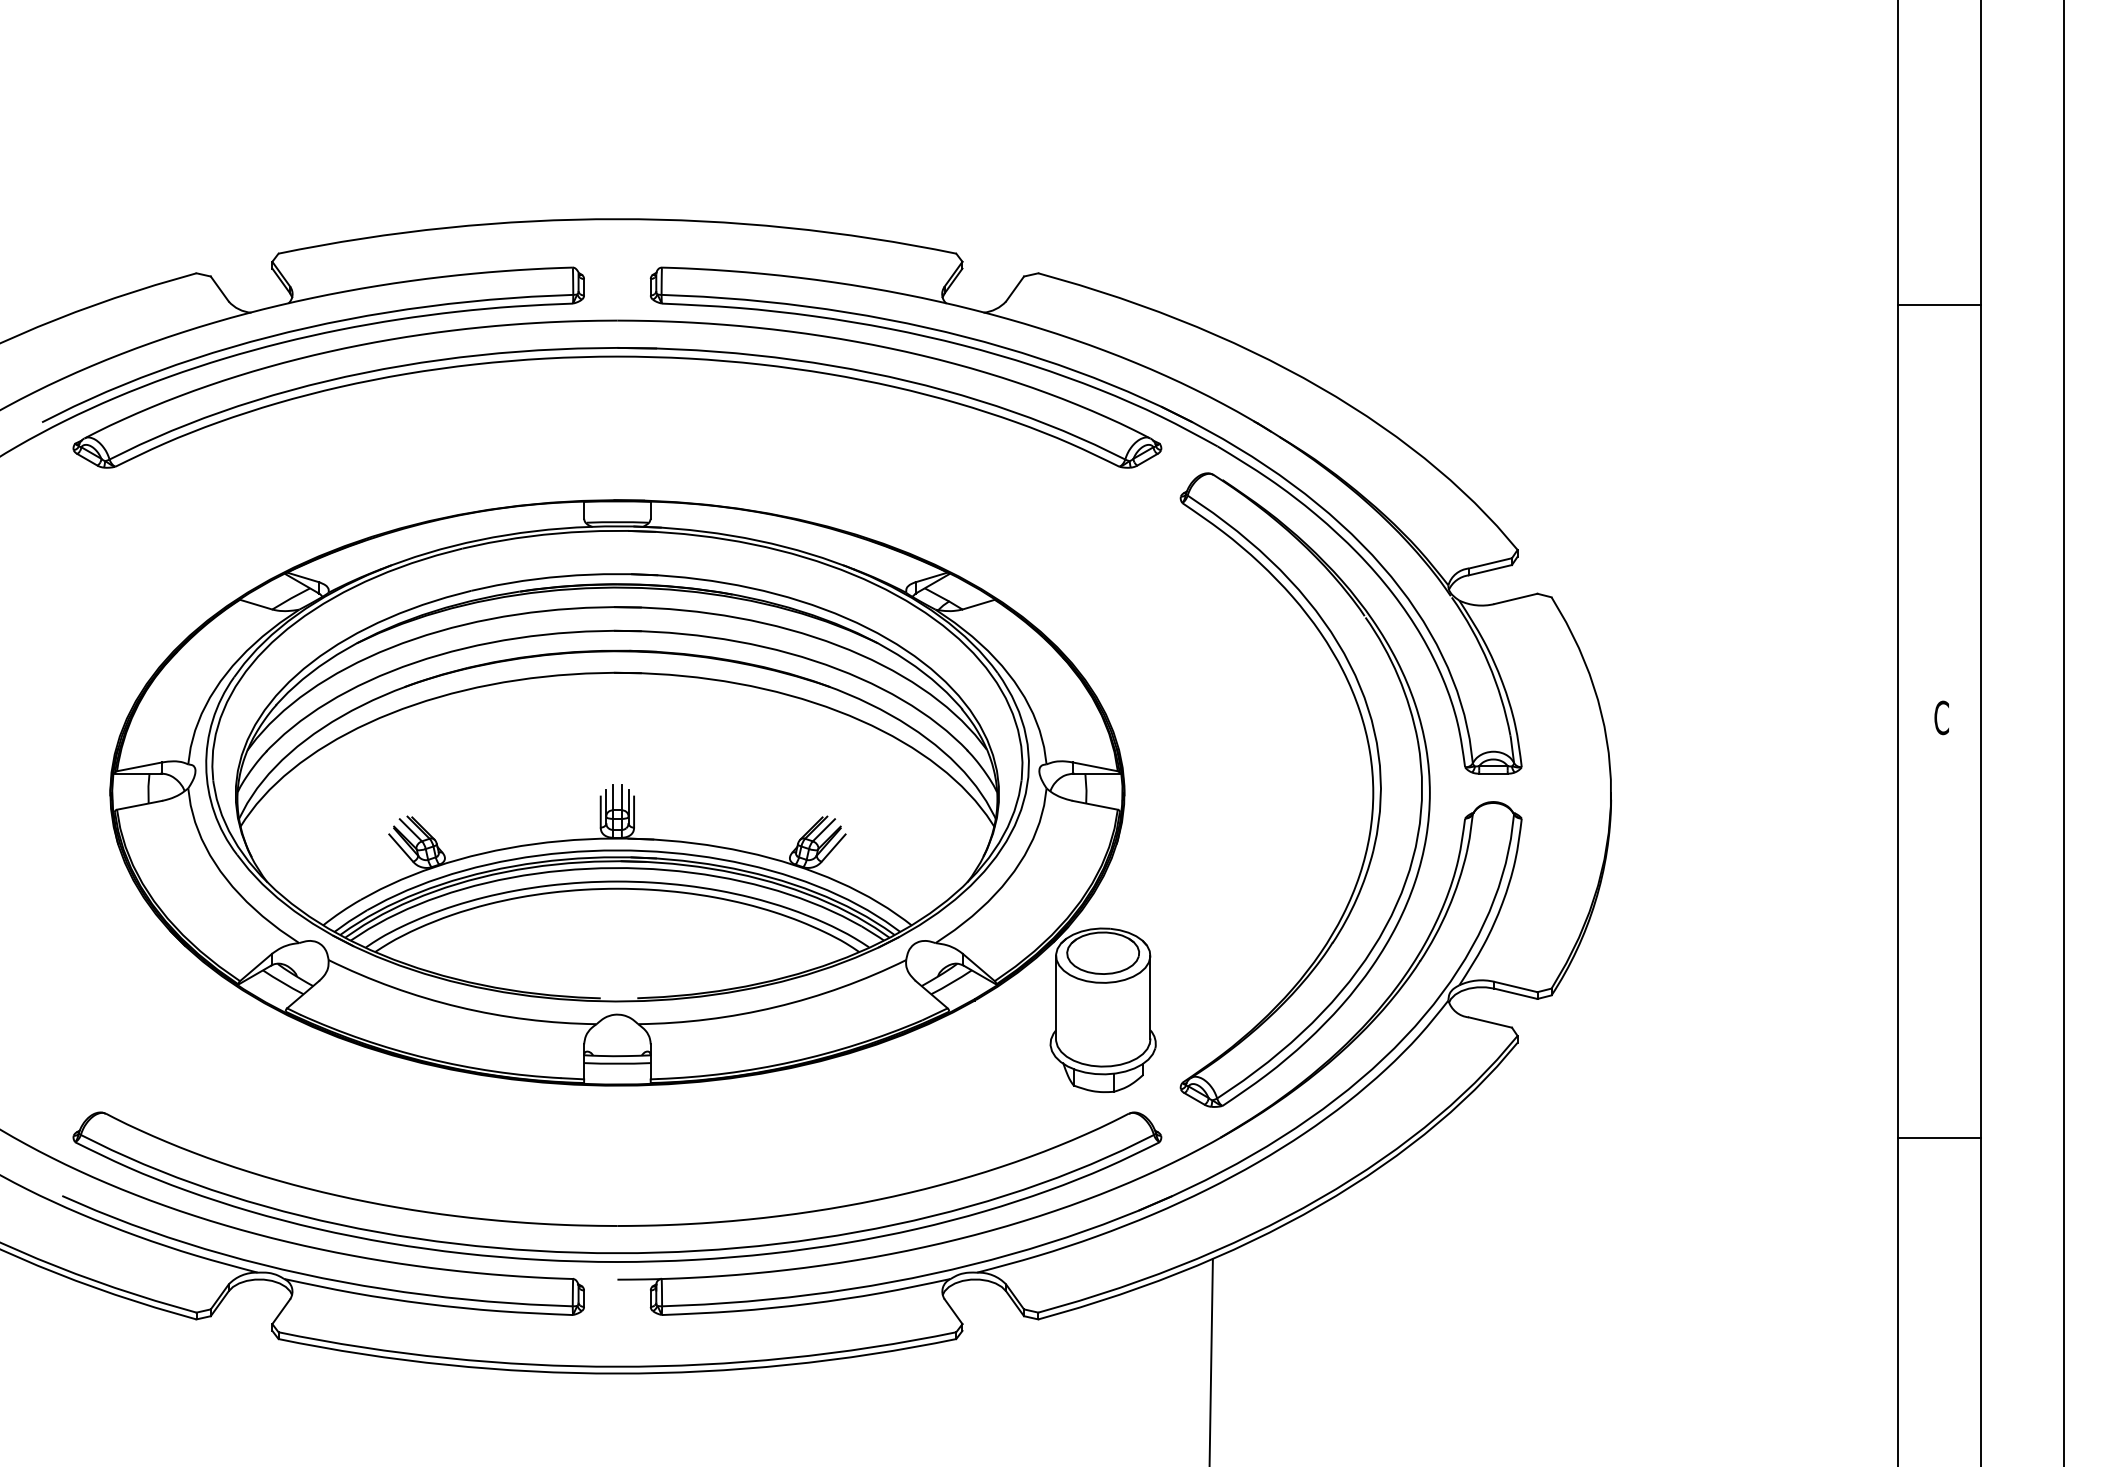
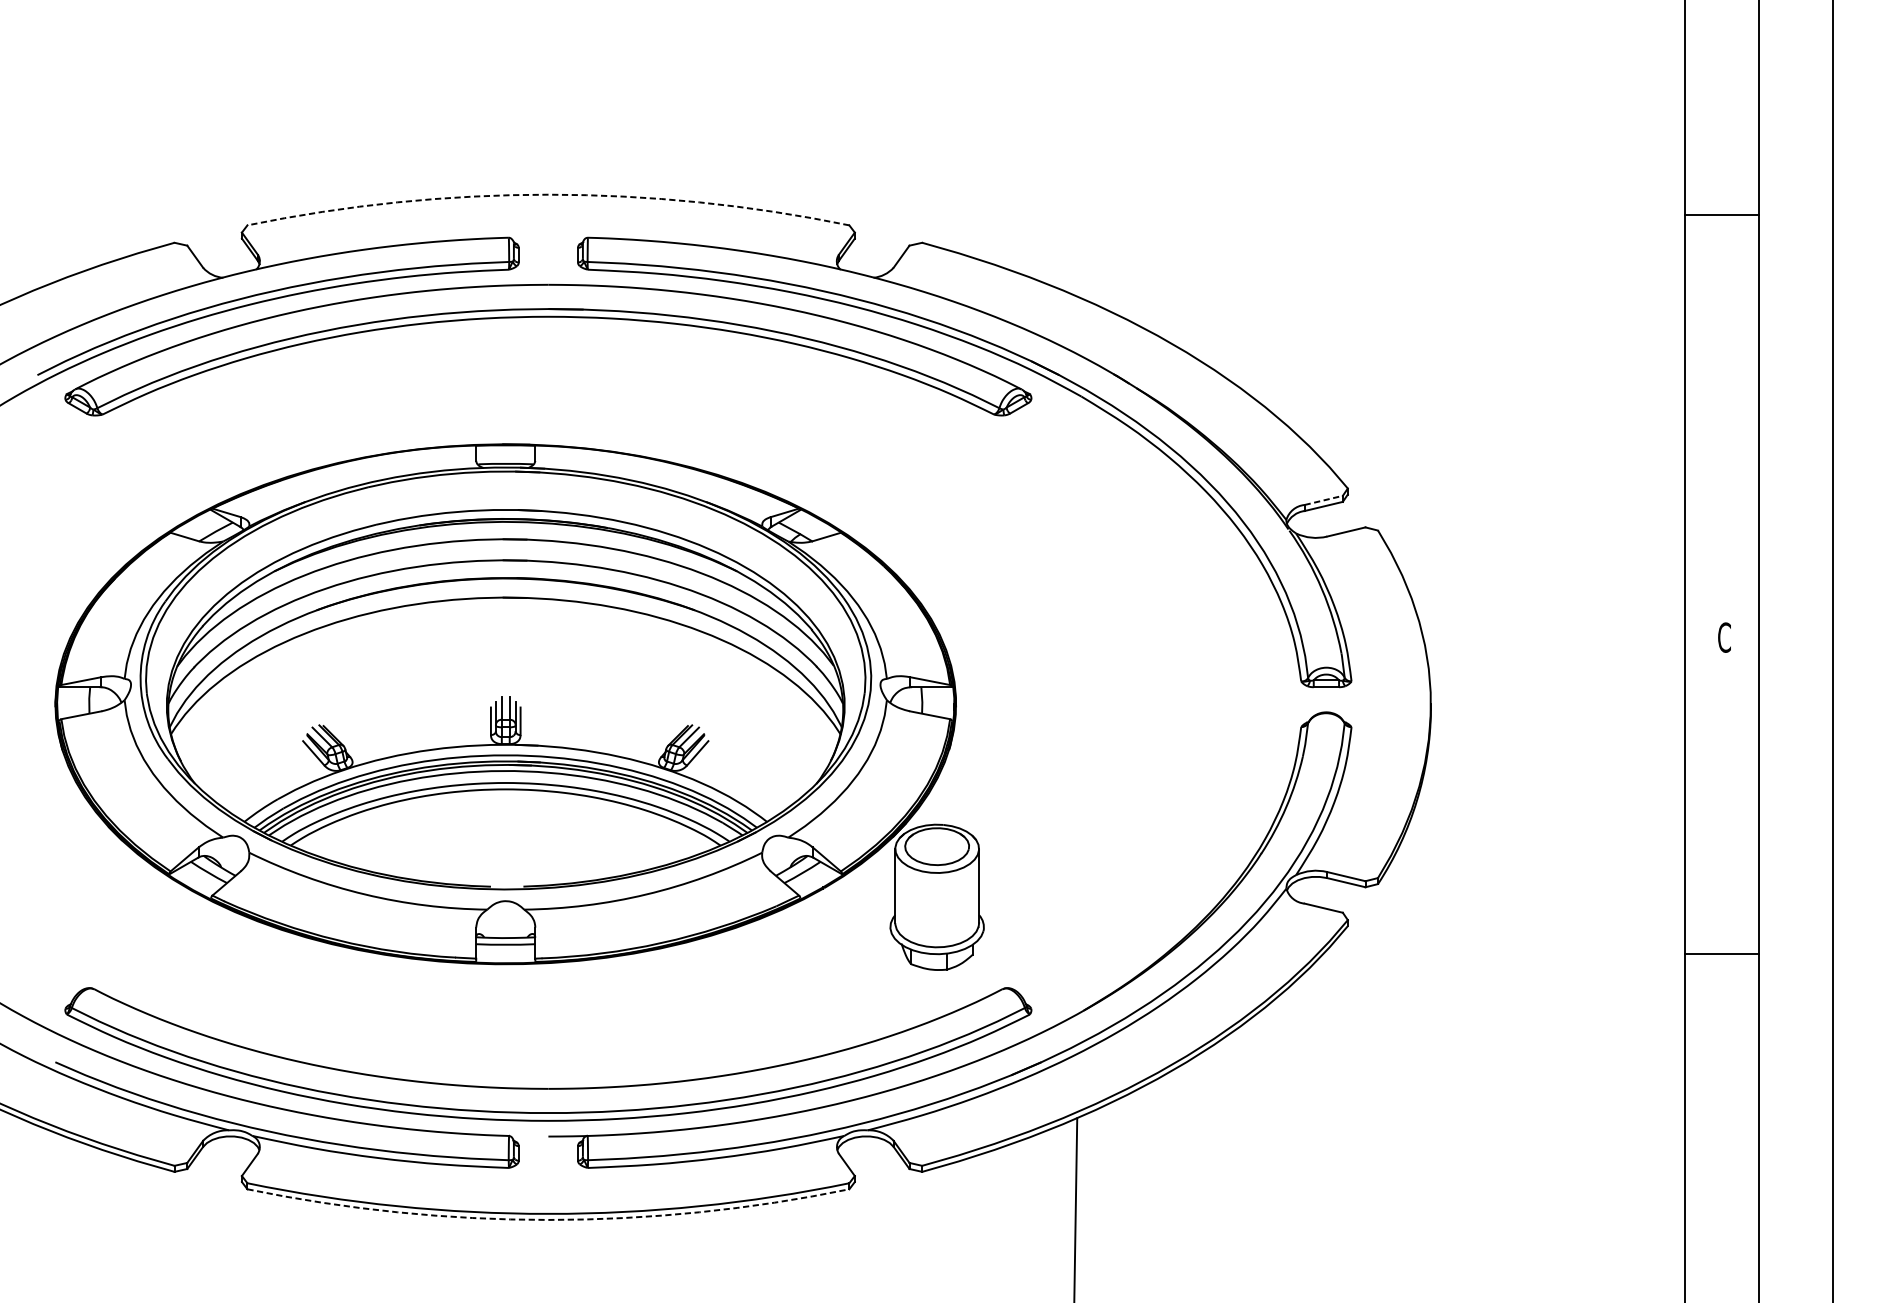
arc: (617, 219) -> (548, 195), solid -> dashed
line: (1938, 305) -> (1721, 215), moved
line: (1490, 563) -> (1323, 500), solid -> dashed
part: (1372, 789) -> (1218, 701), removed
part: (632, 795) -> (519, 706), moved
line: (1938, 1138) -> (1721, 954), moved
arc: (617, 1373) -> (548, 1219), solid -> dashed

